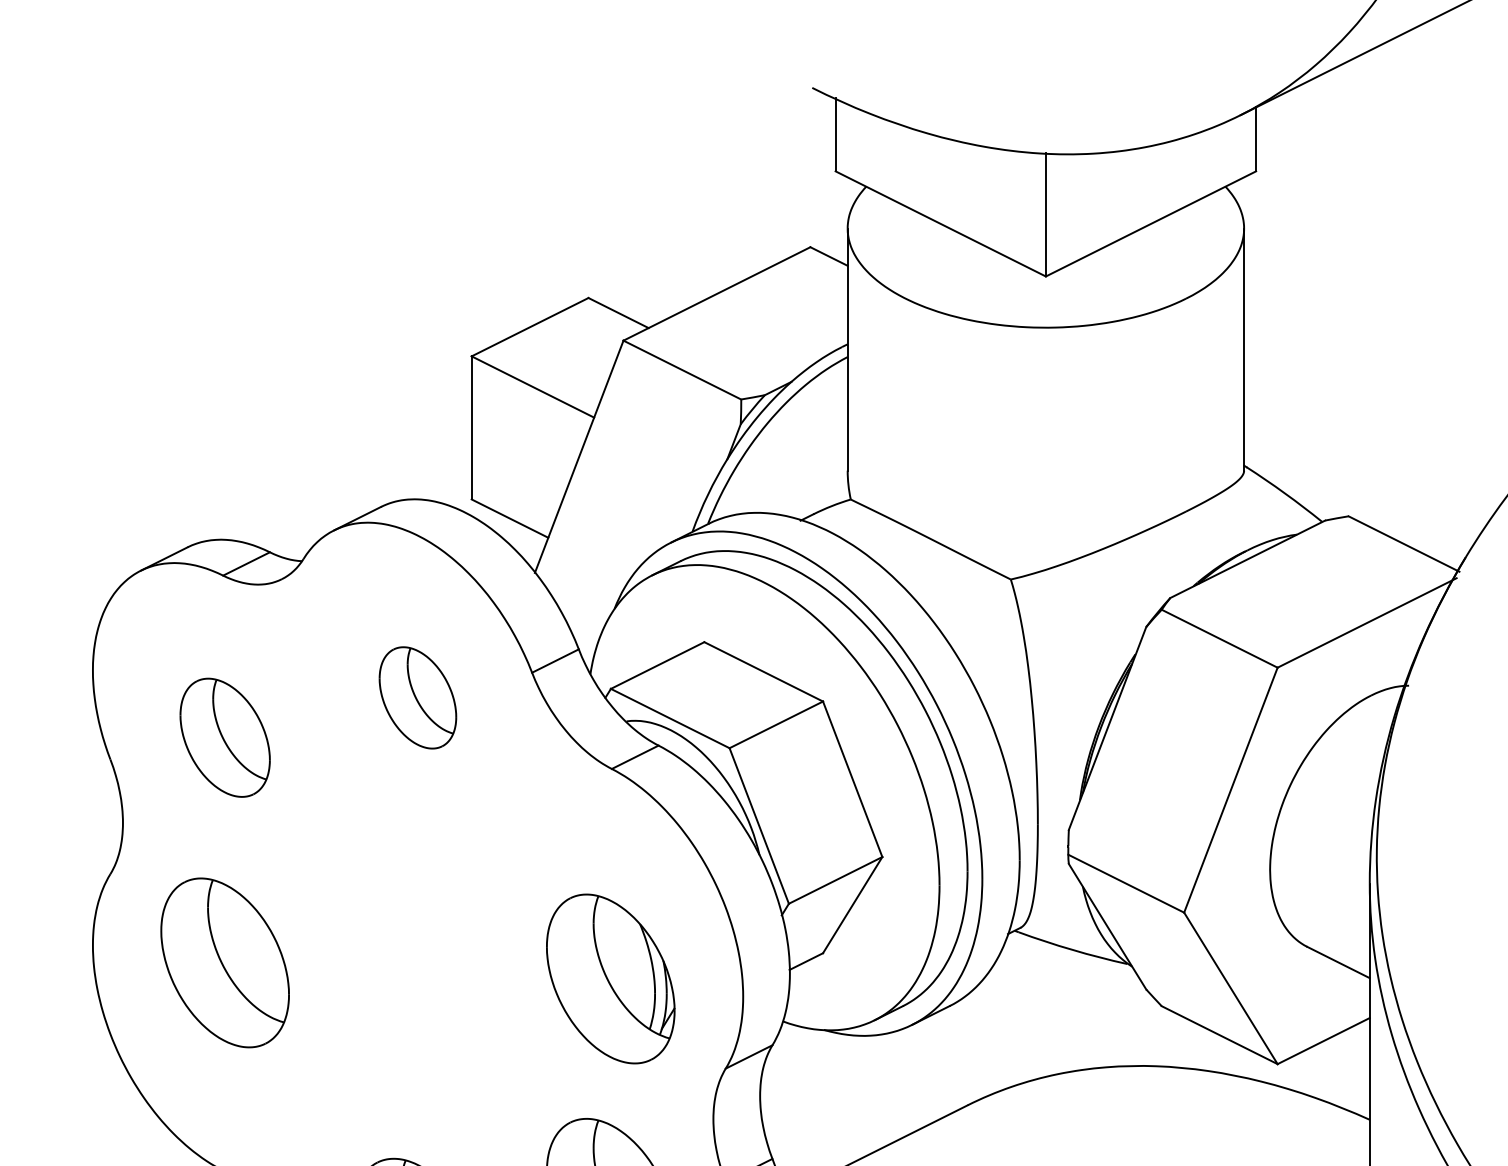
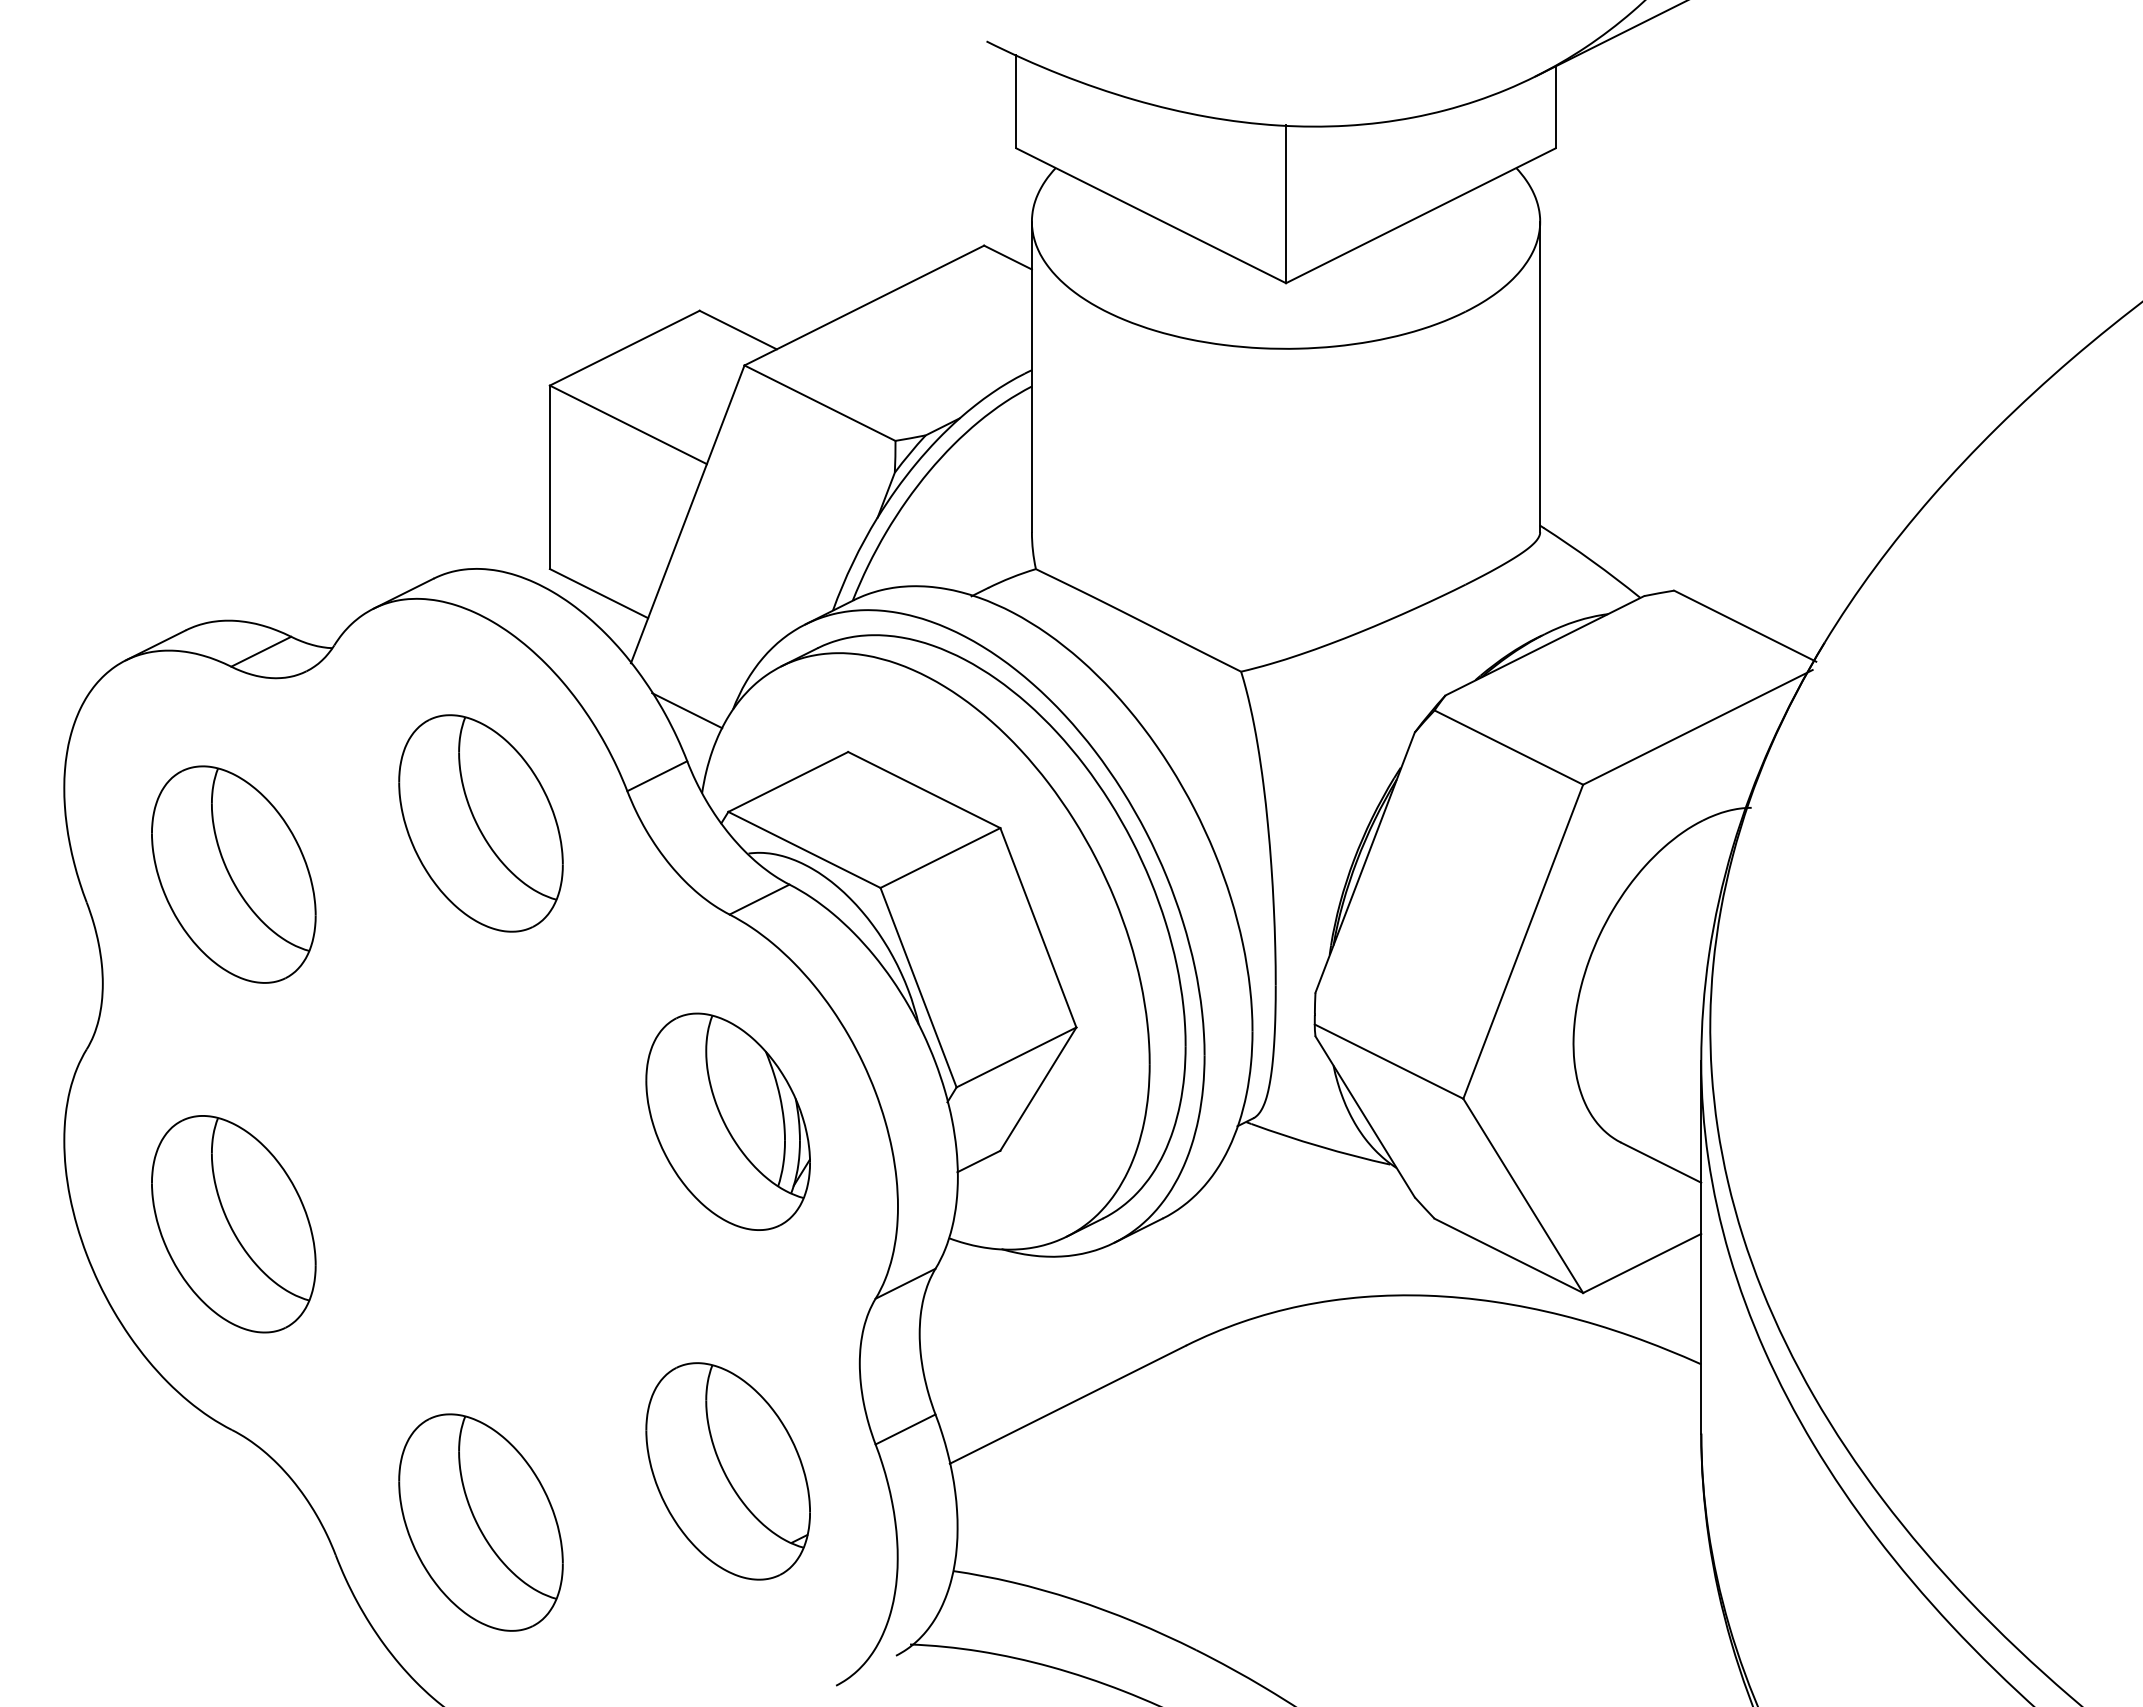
line: (579, 609) -> (687, 710), added
part: (417, 697) -> (480, 823), size x1.67
part: (224, 737) -> (233, 874), size x1.43
part: (224, 963) -> (233, 1224), moved
part: (610, 978) -> (727, 1121), moved

